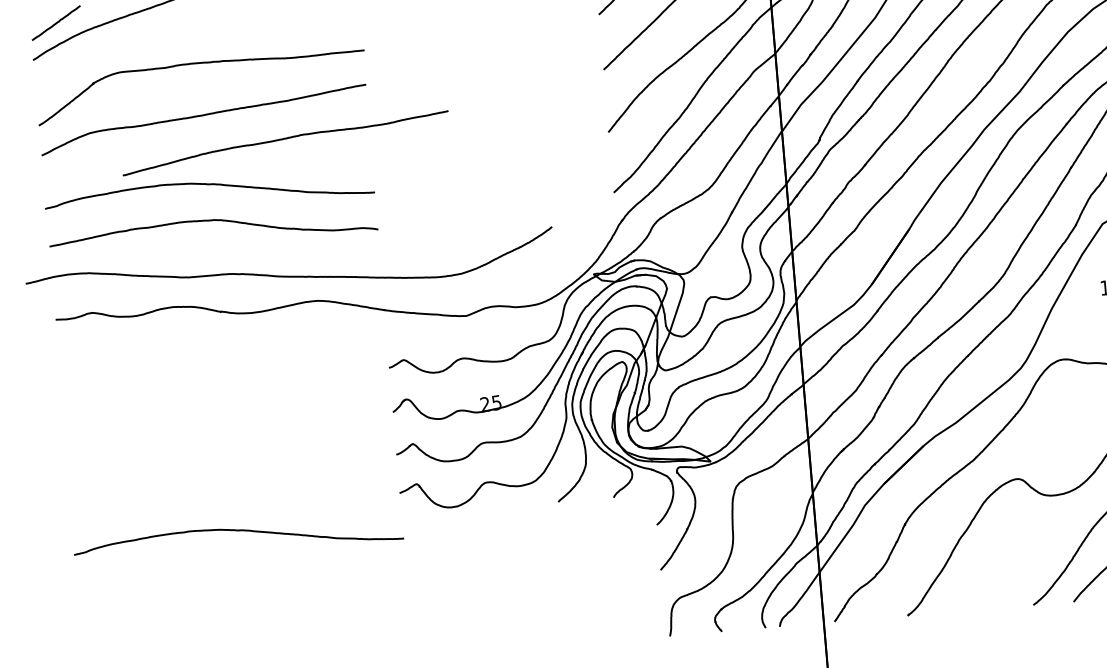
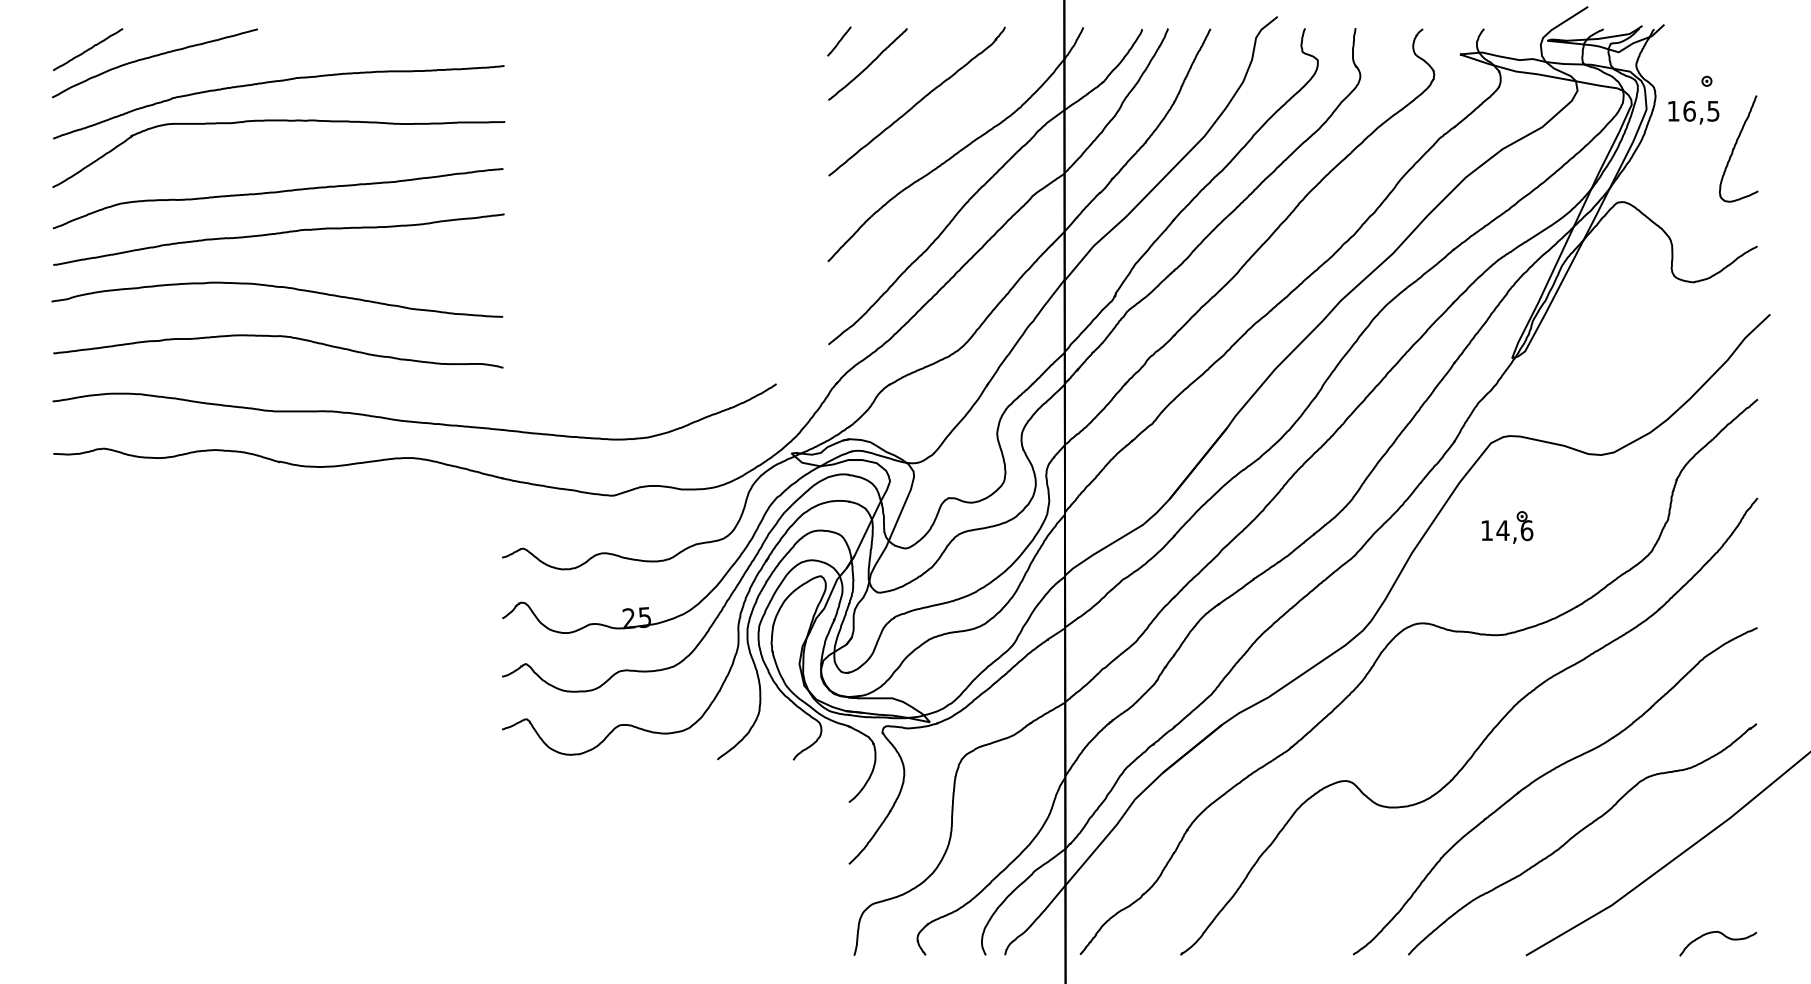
curve: (195, 35) -> (276, 82), added
curve: (285, 139) -> (278, 234), moved
part: (288, 275) -> (411, 420), moved
curve: (237, 530) -> (277, 762), removed

